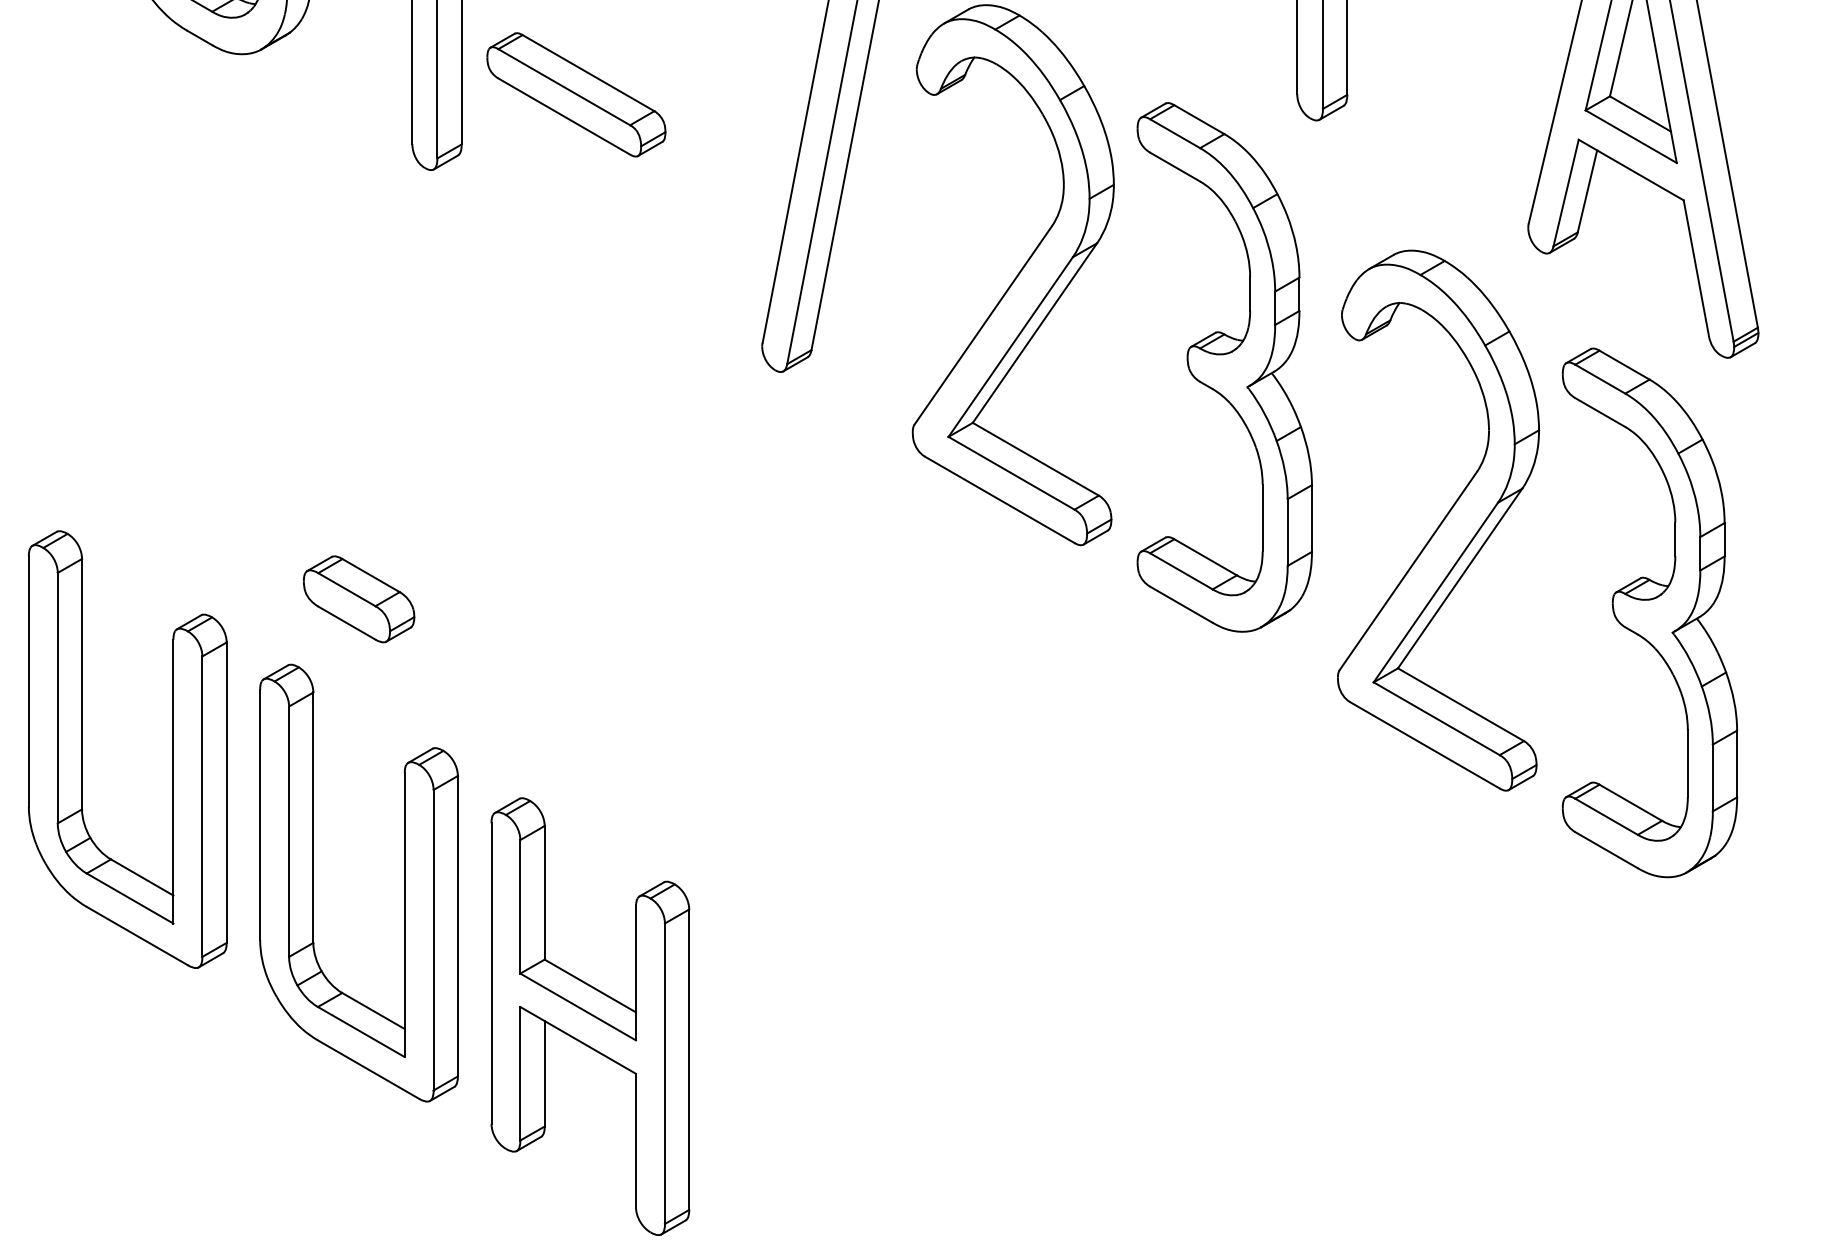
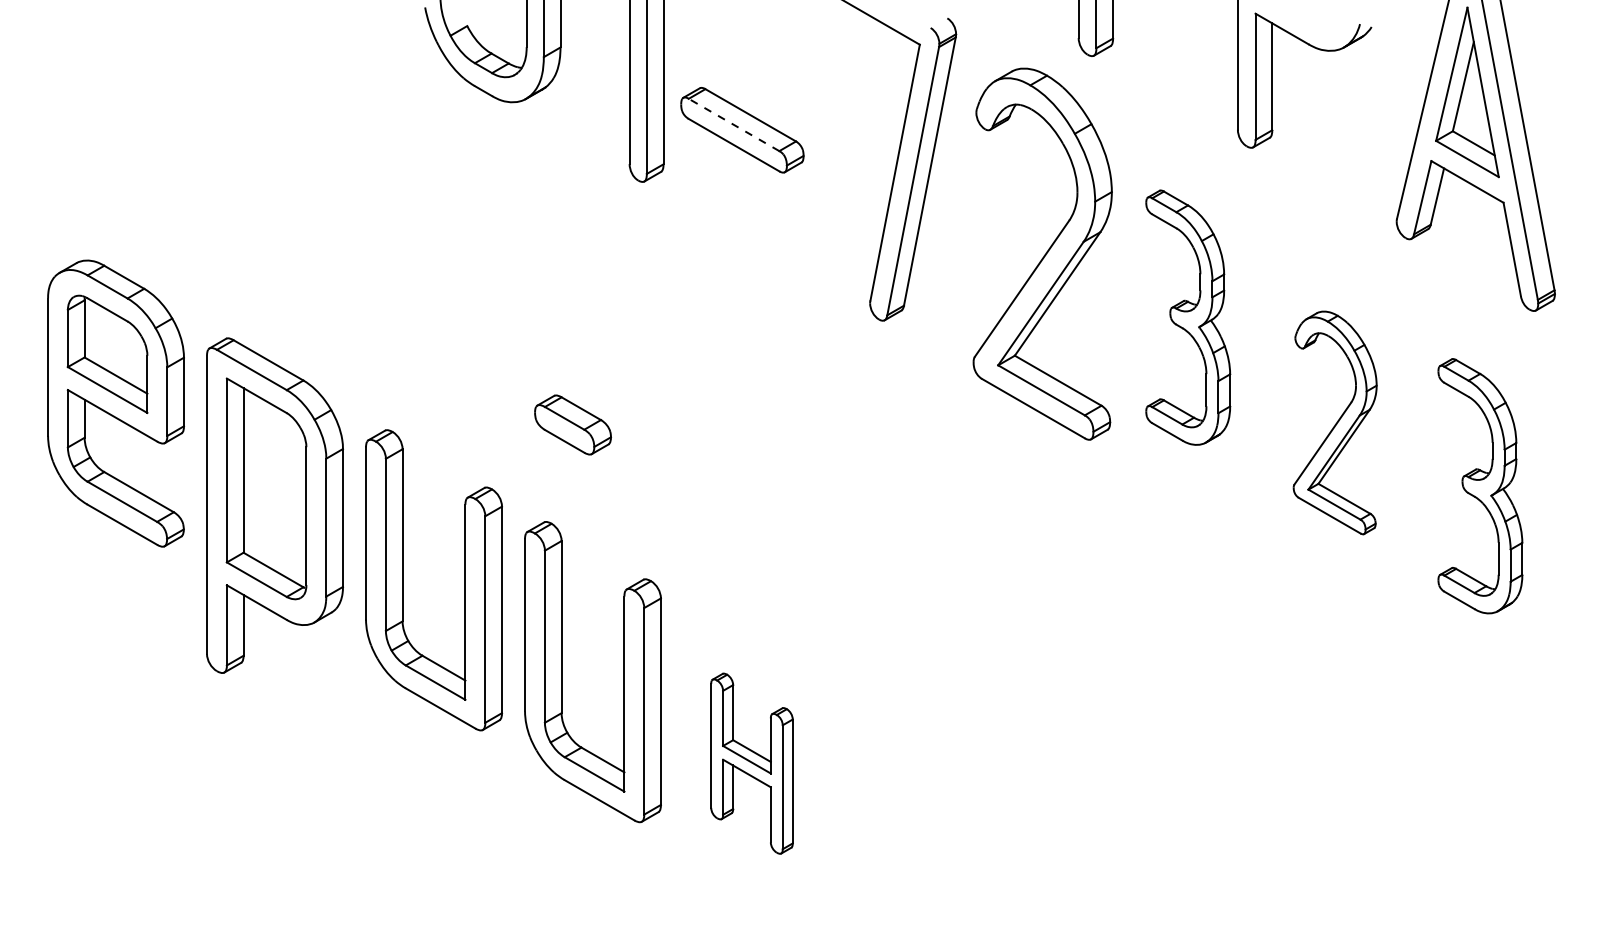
line: (563, 86) -> (733, 124), solid -> dashed
part: (1225, 367) -> (1188, 317), size x0.7
part: (1439, 520) -> (1335, 422), size x0.6
part: (358, 598) -> (572, 424), moved
part: (1650, 611) -> (1480, 485), size x0.7
part: (589, 1016) -> (751, 763), size x0.6

